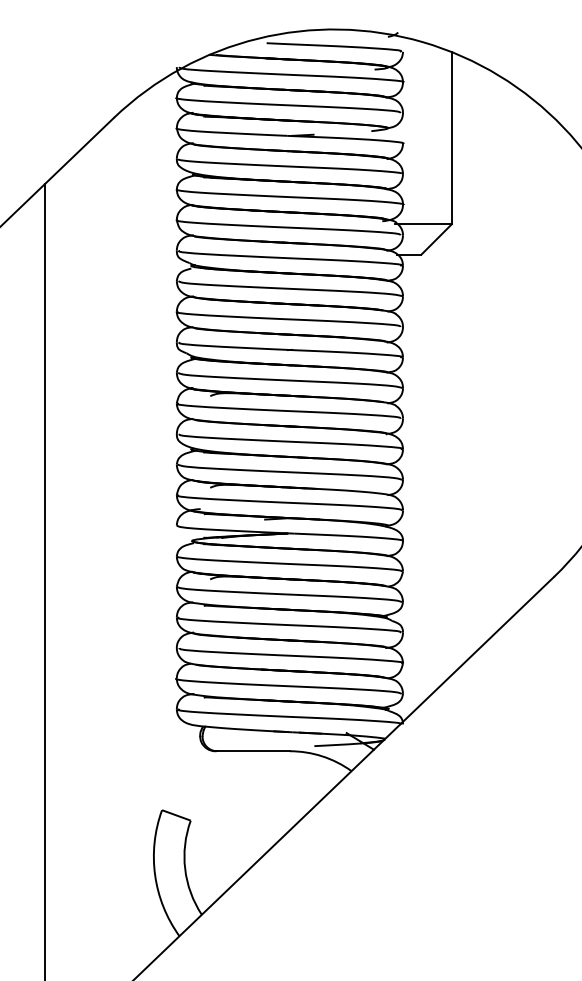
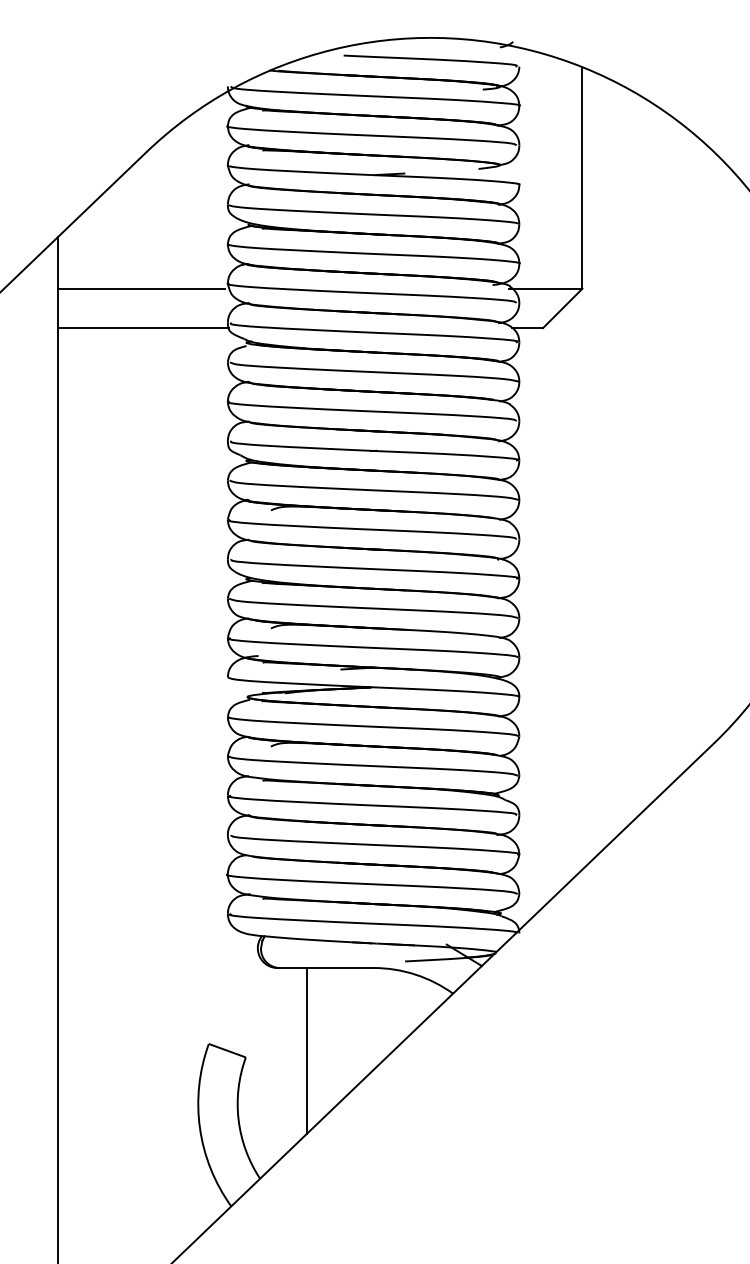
line: (109, 223) -> (141, 288), added
line: (111, 254) -> (143, 328), added
line: (237, 816) -> (306, 1051), added

